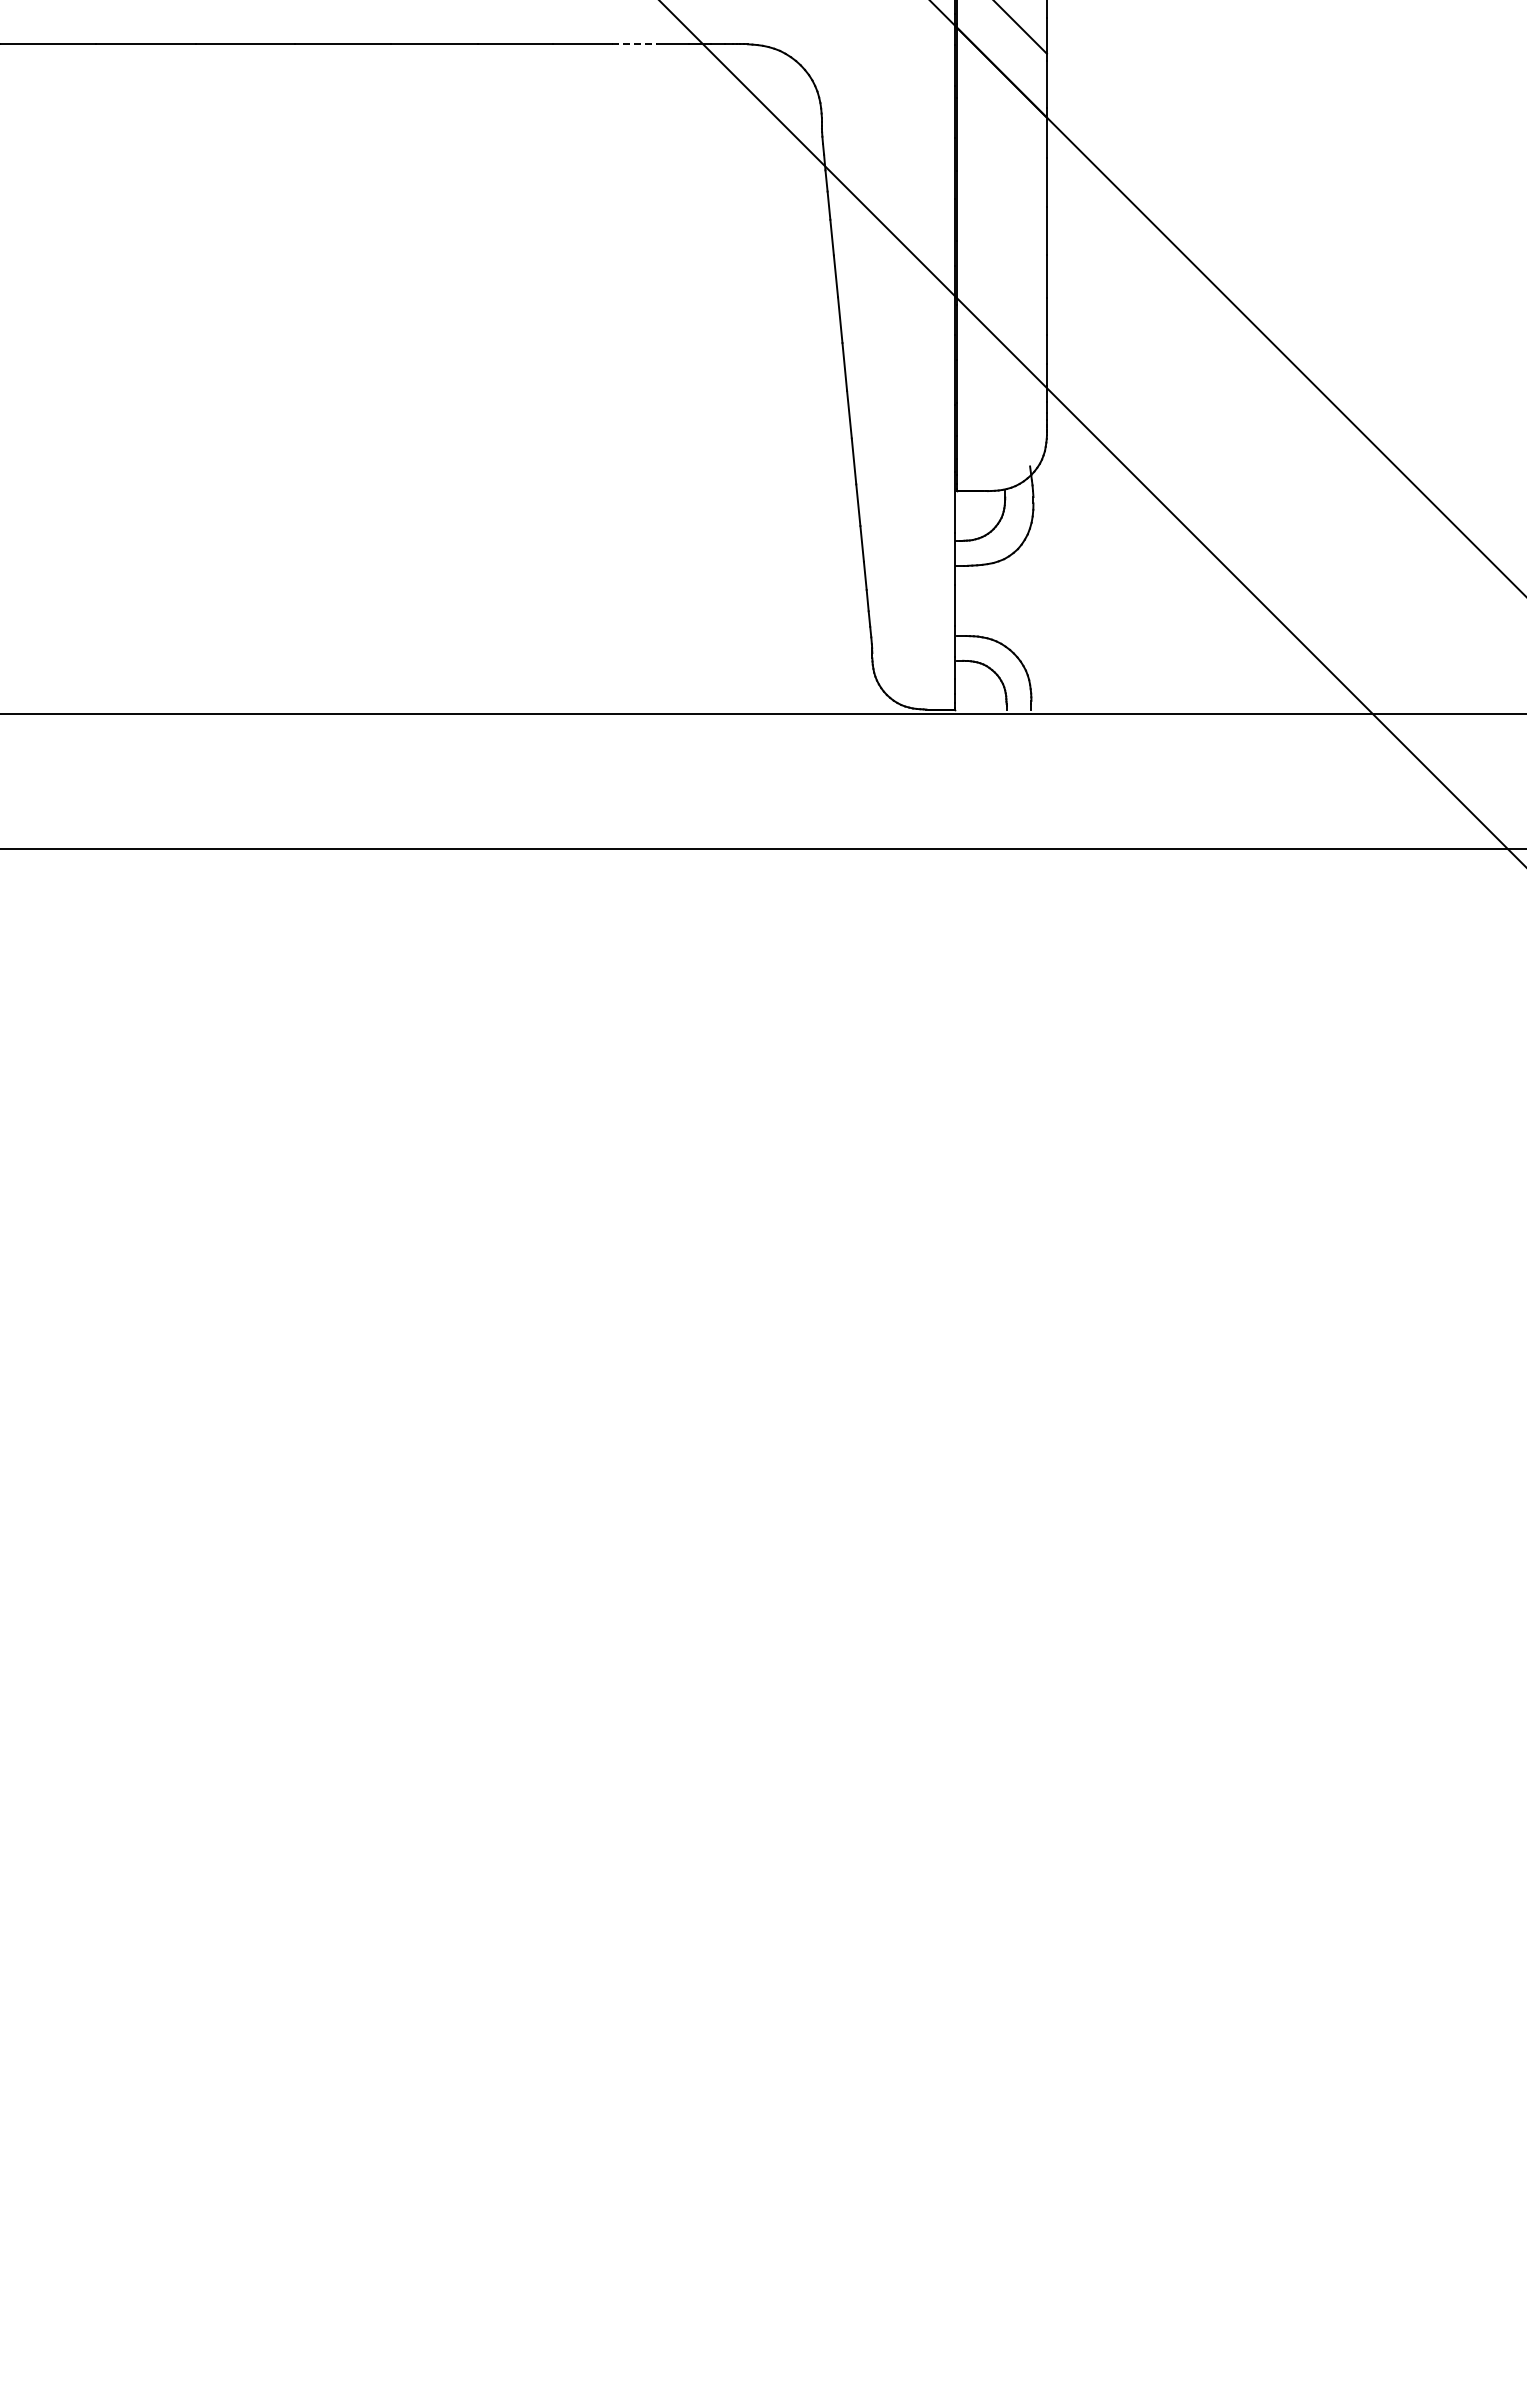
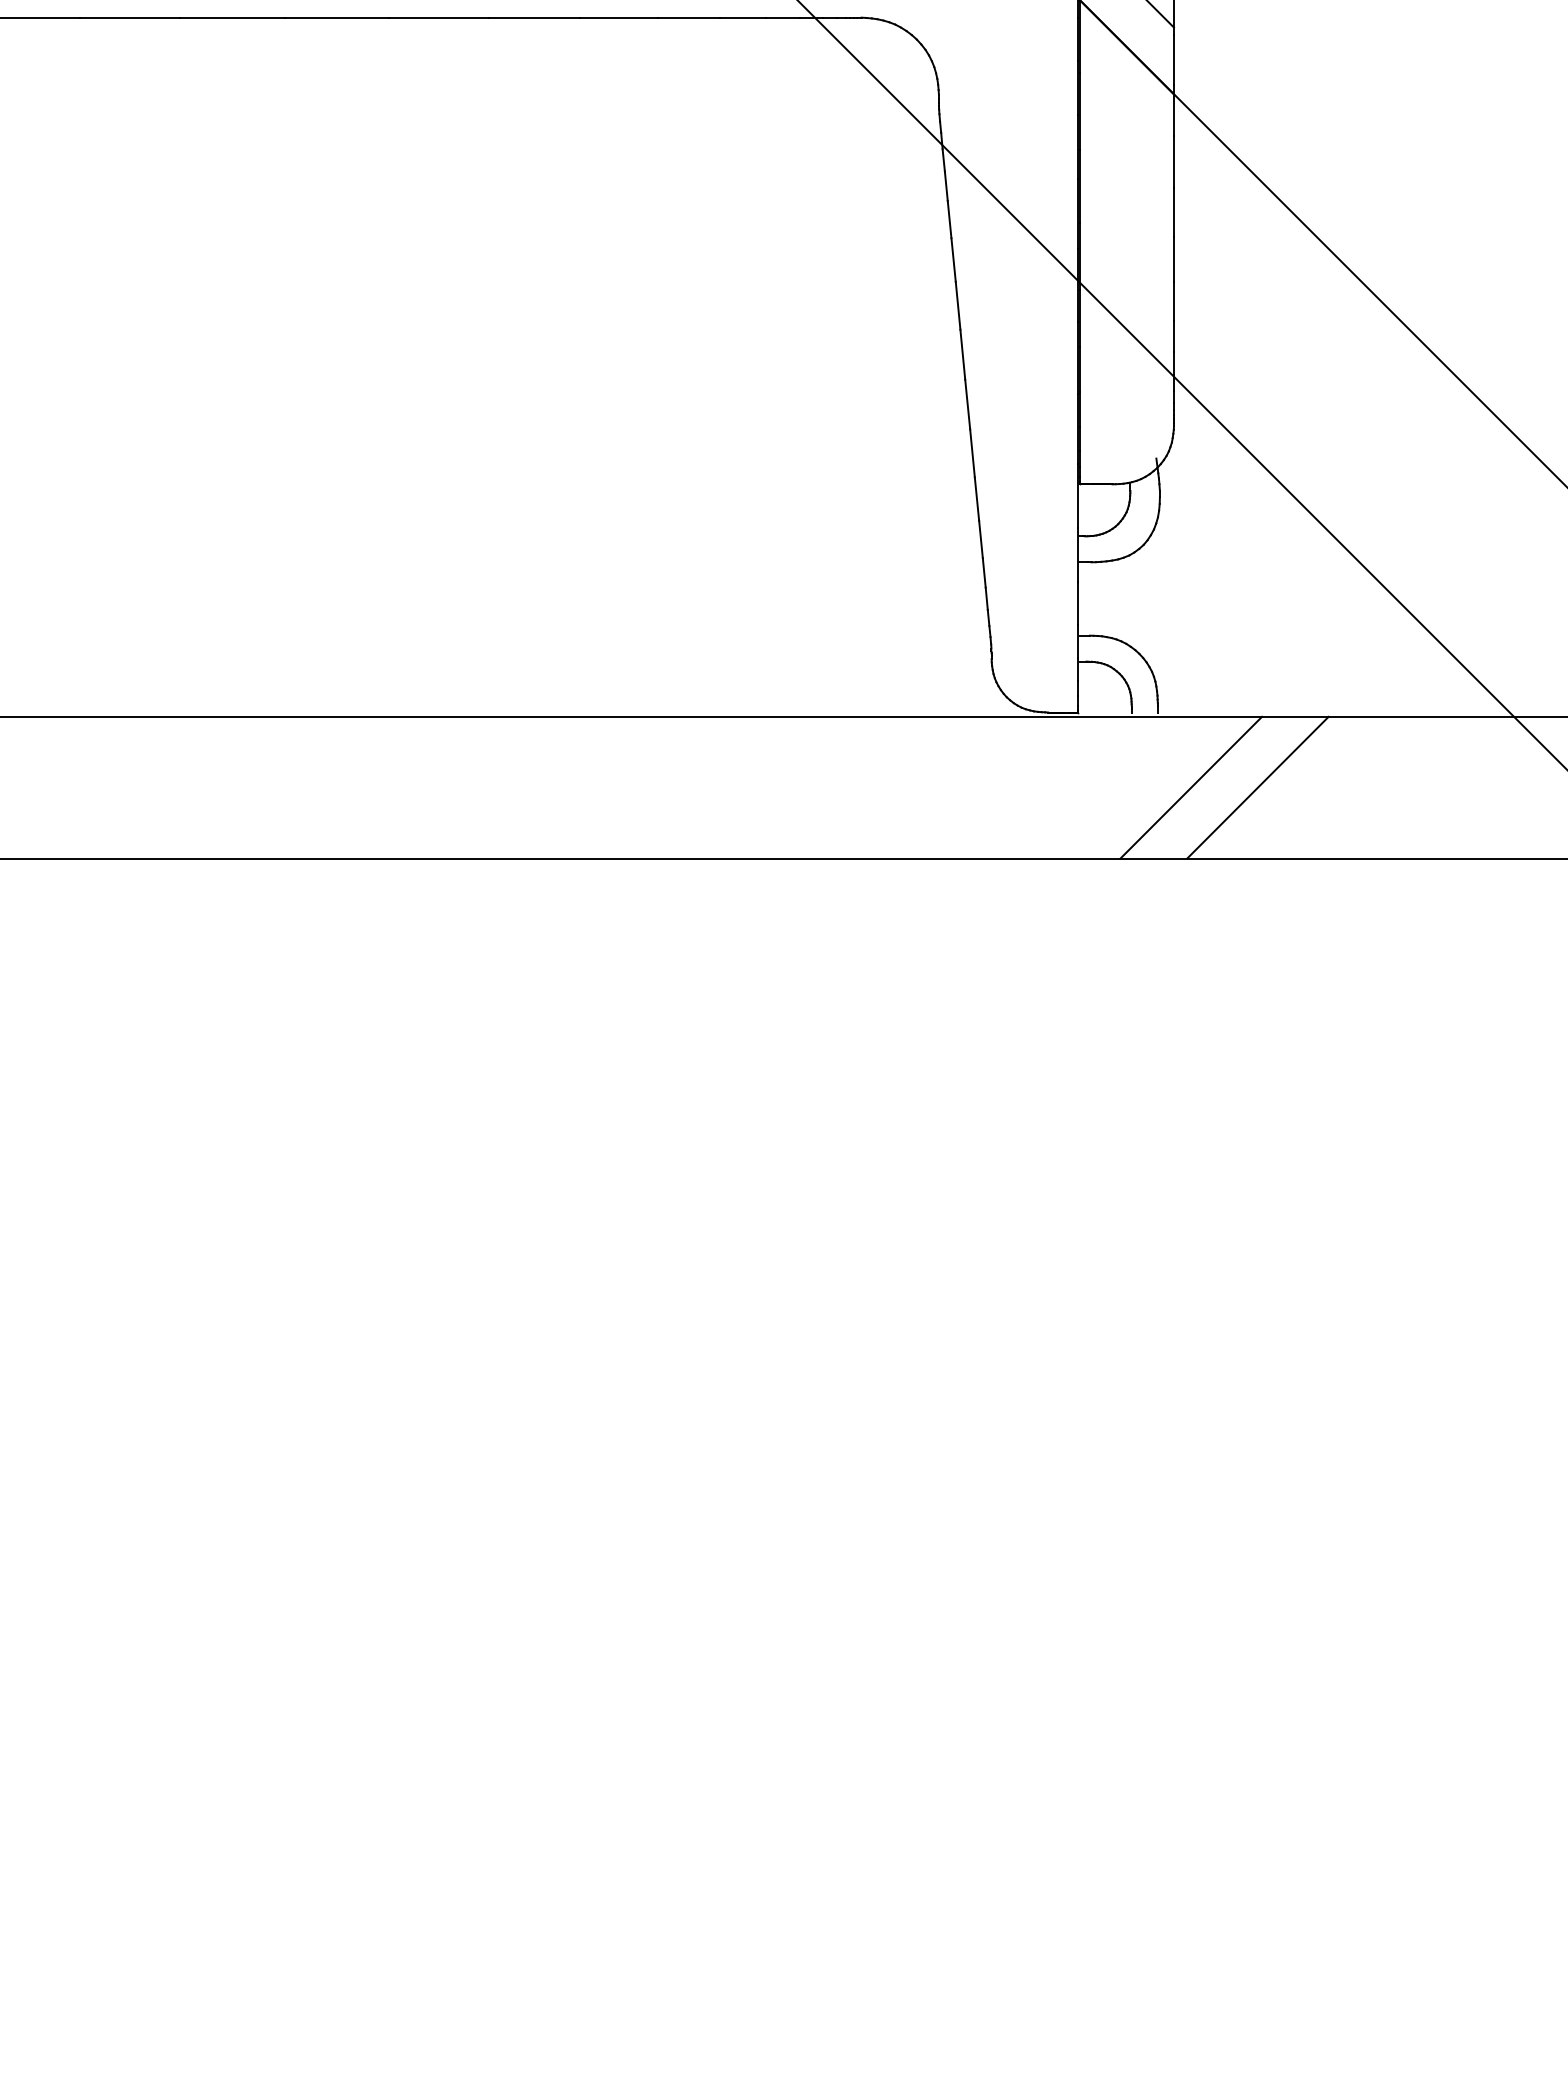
line: (634, 44) -> (743, 17), dashed -> solid
line: (1063, 781) -> (1191, 787), added
line: (1127, 781) -> (1258, 787), added

